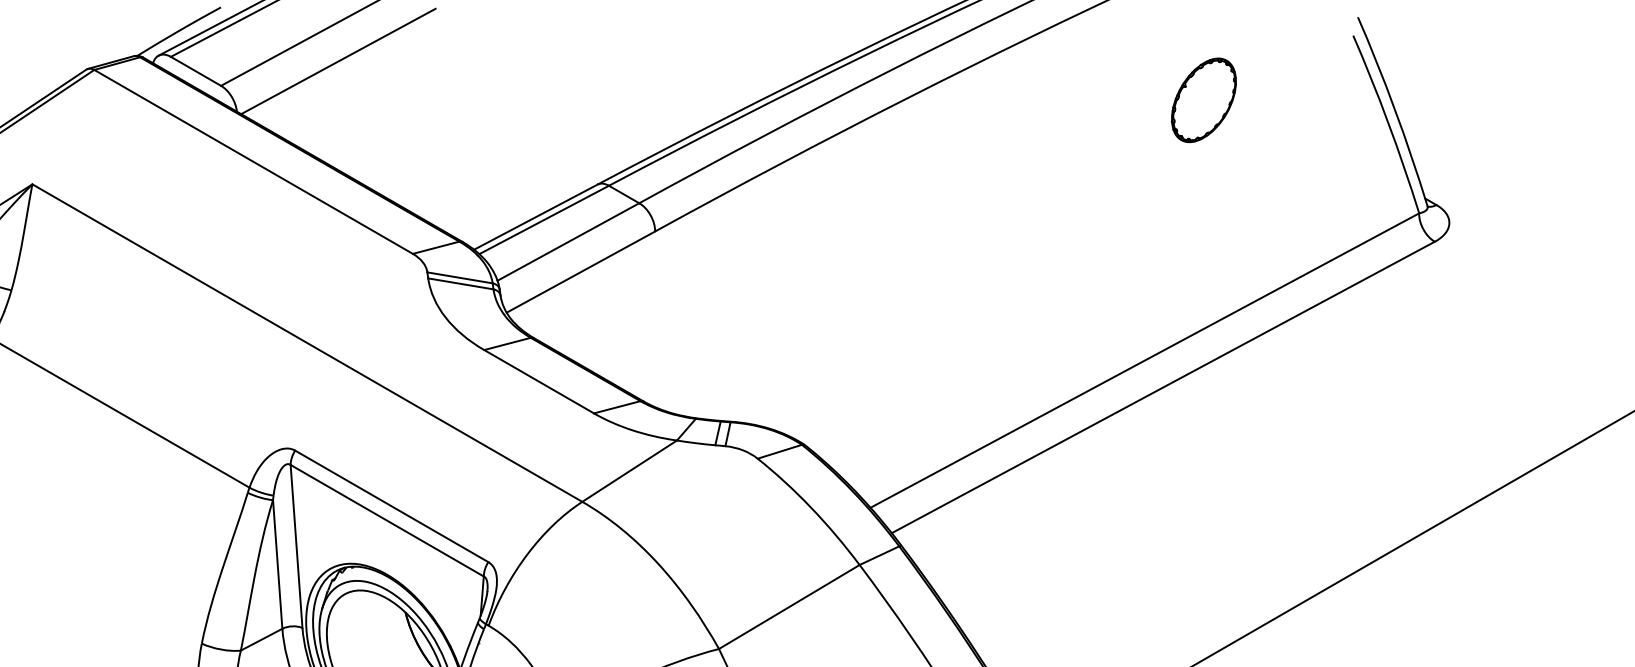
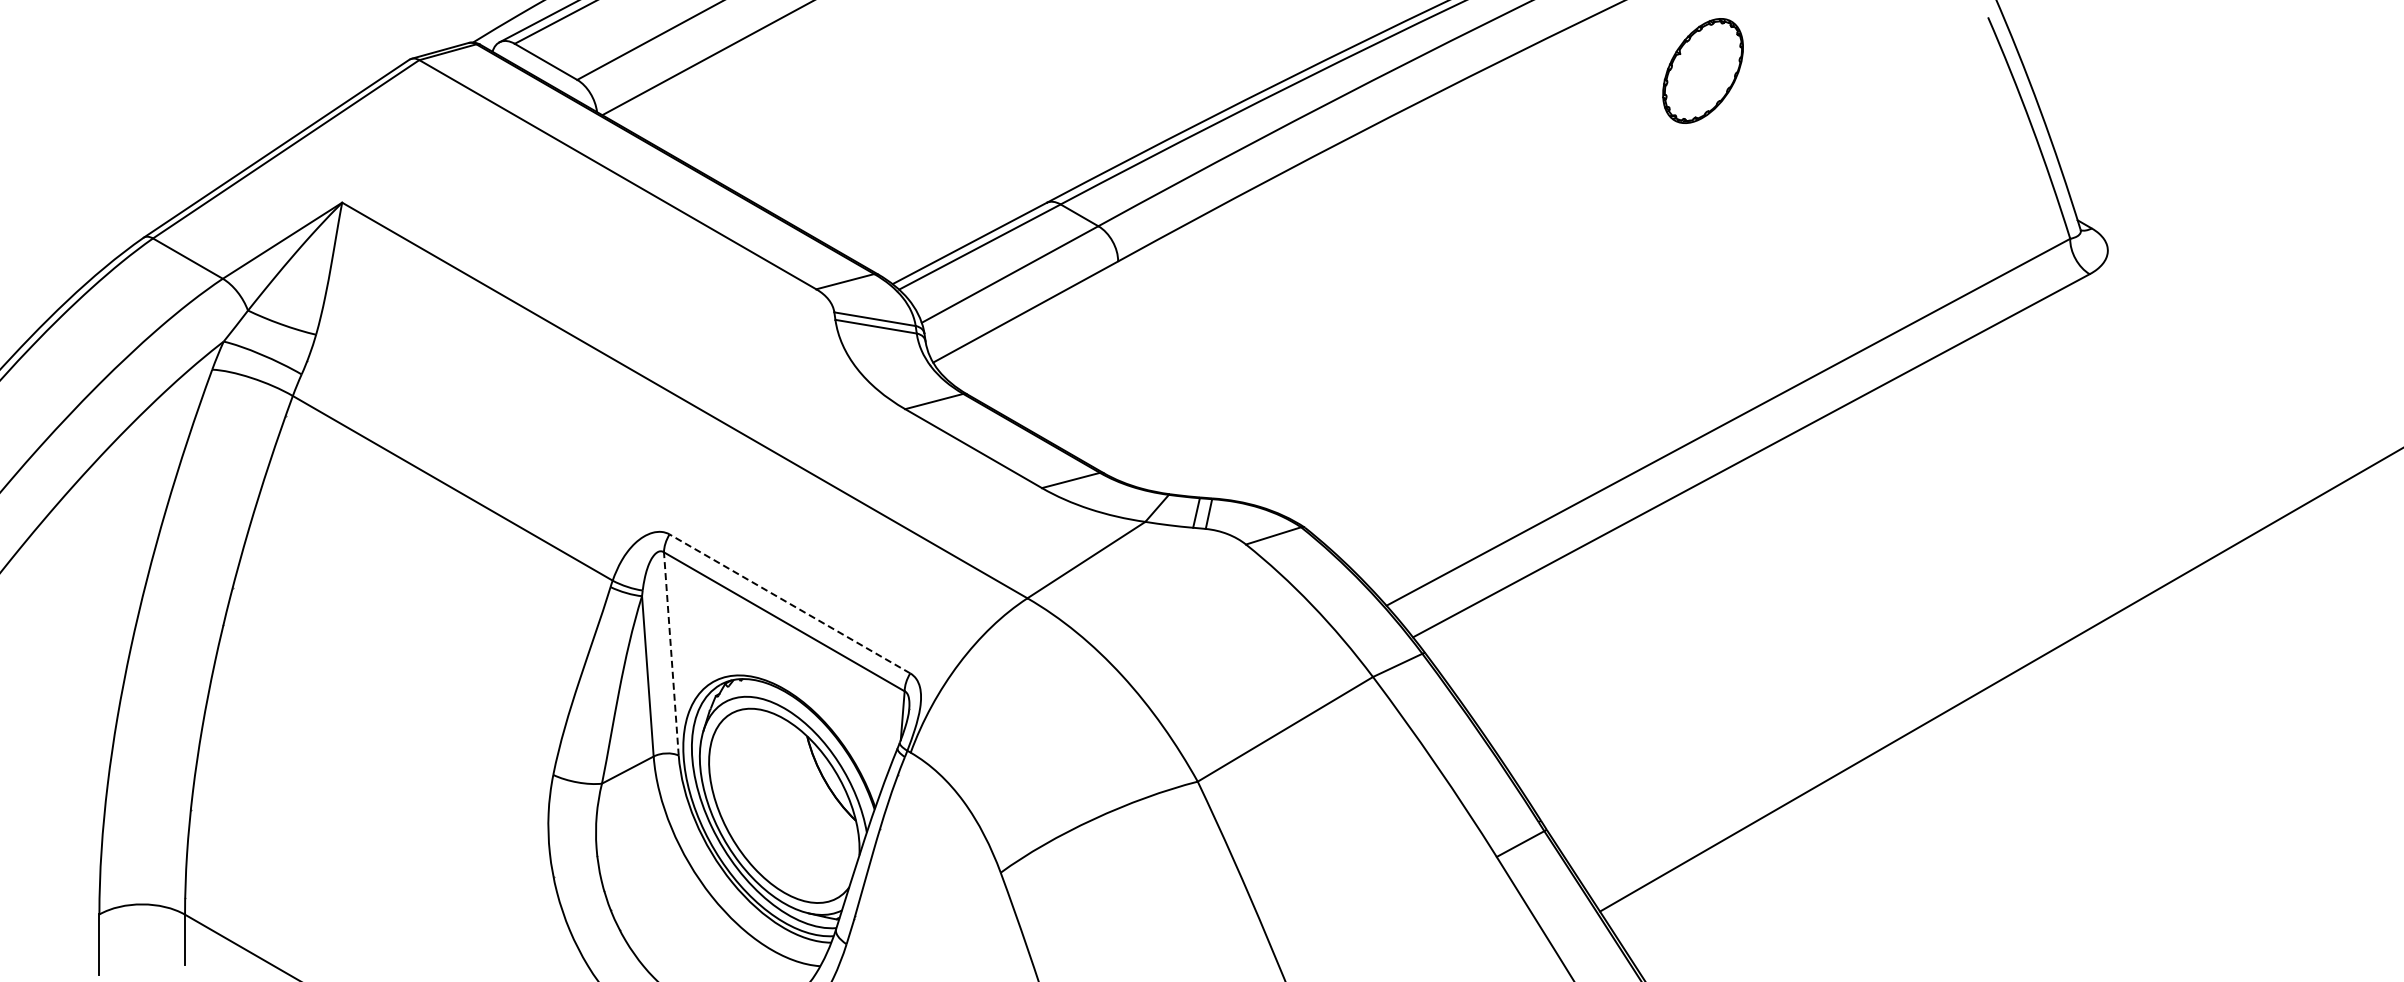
part: (1203, 99) -> (1702, 70), moved
line: (391, 506) -> (789, 603), solid -> dashed
line: (296, 546) -> (671, 653), solid -> dashed

